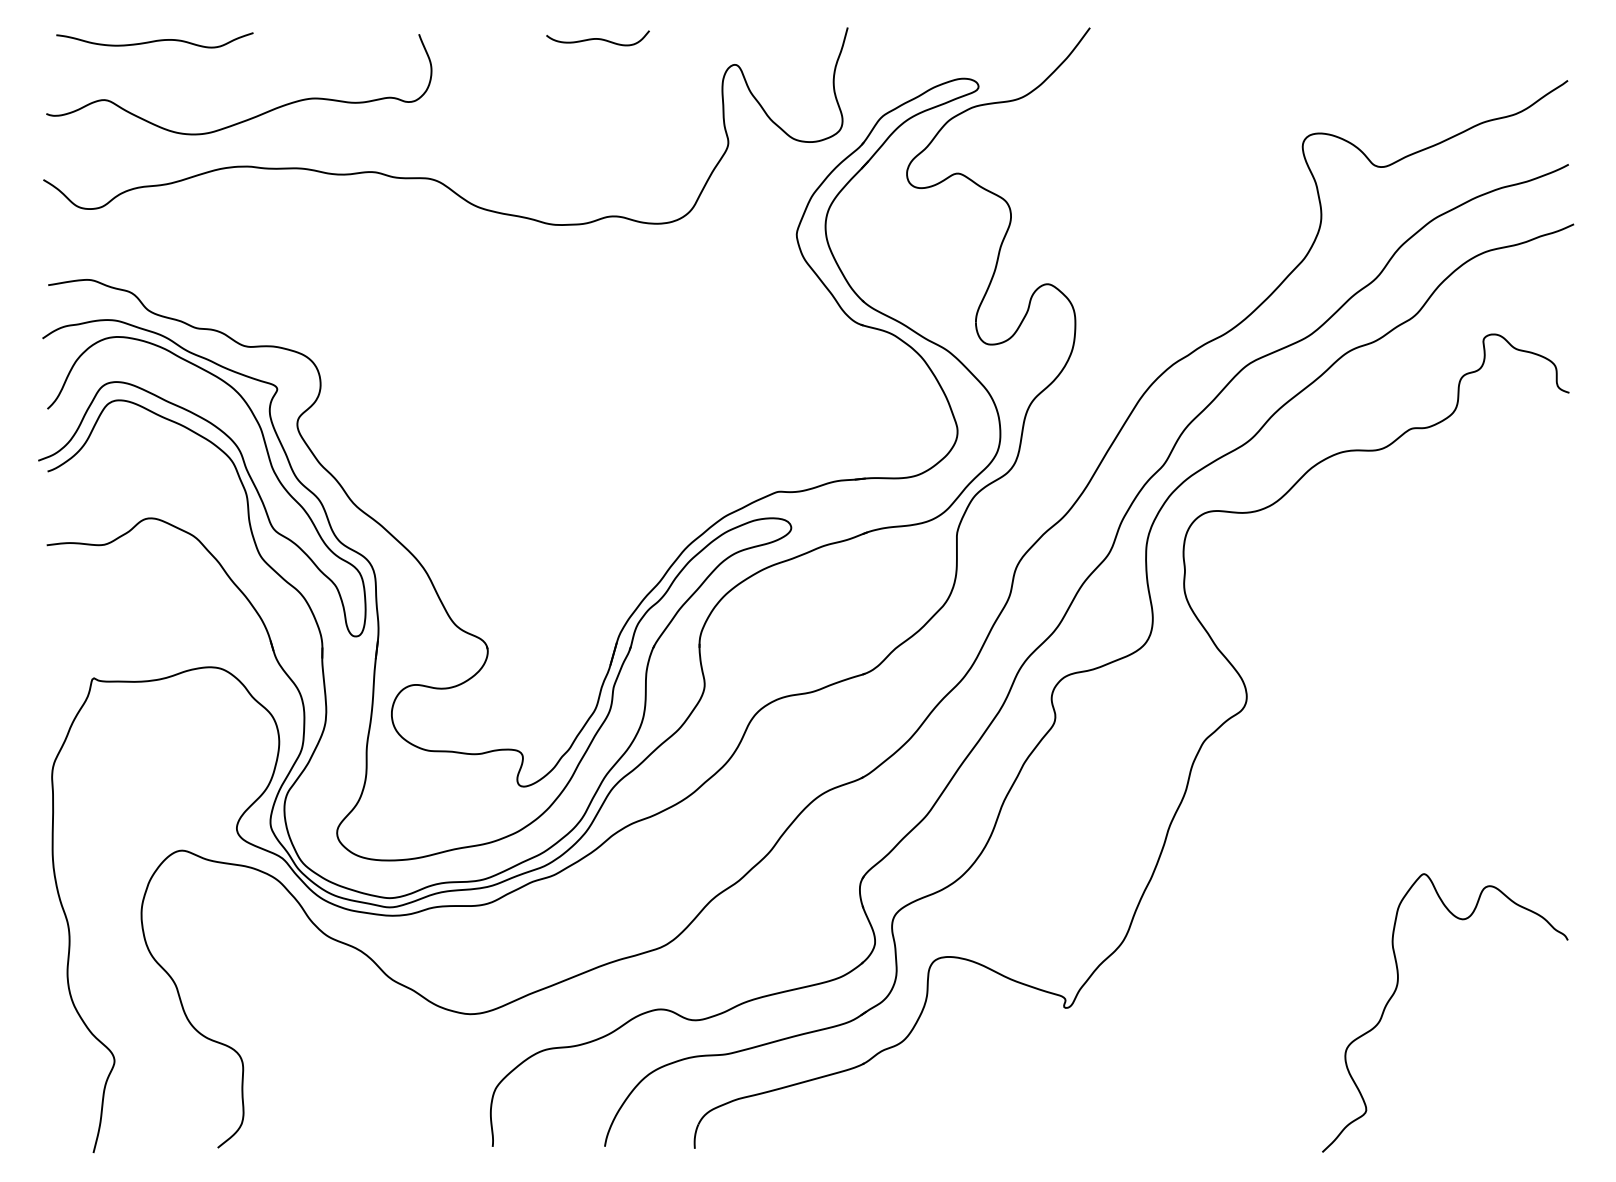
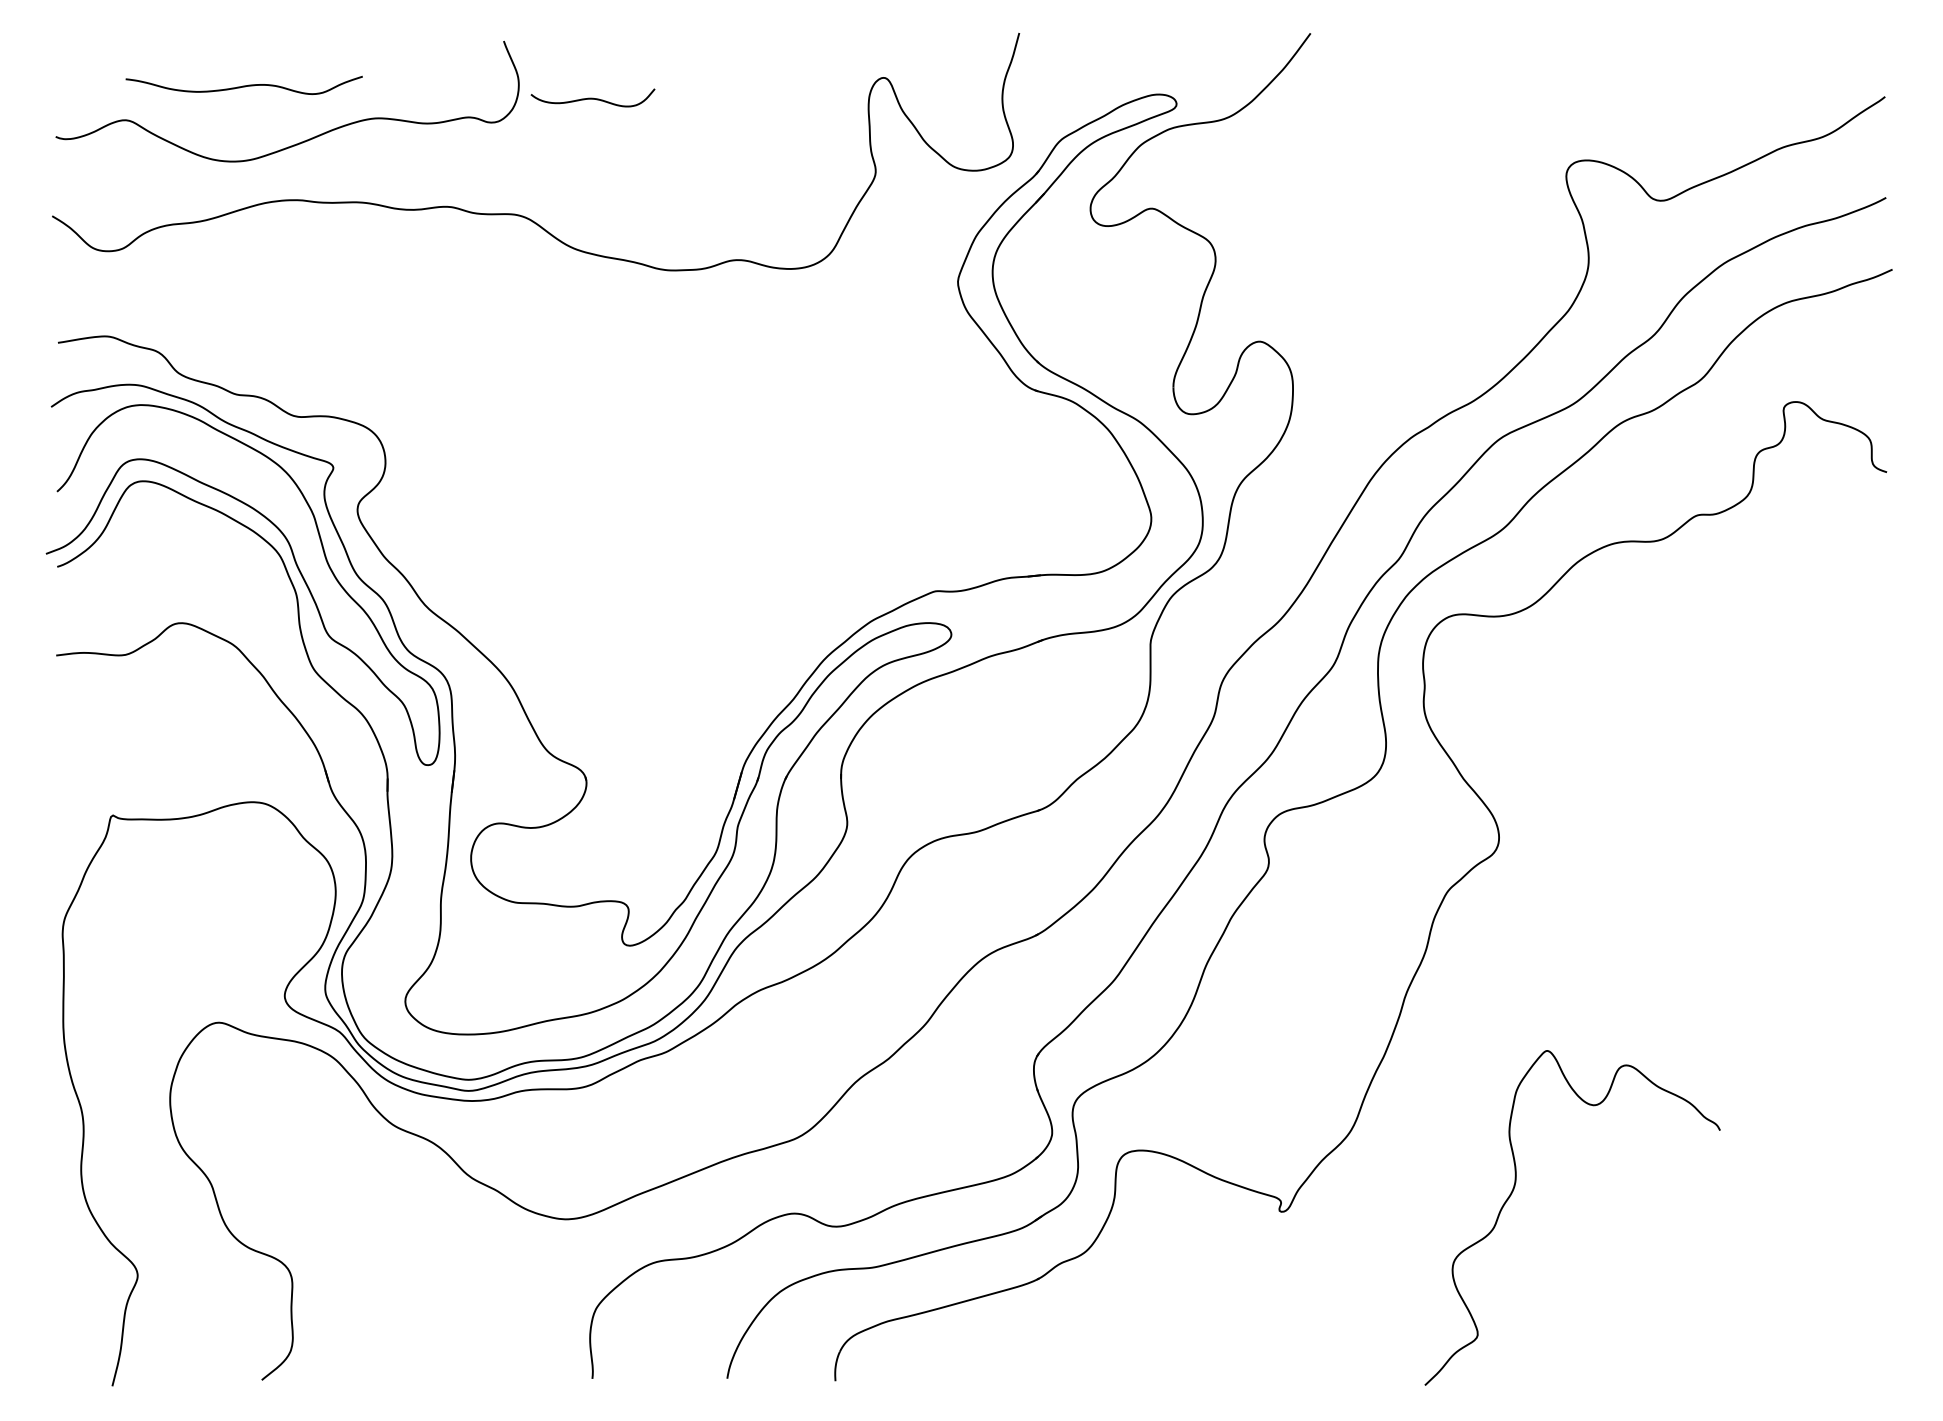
curve: (597, 37) -> (592, 97), moved
curve: (154, 40) -> (243, 85), moved
curve: (1396, 989) -> (1514, 1189), moved

